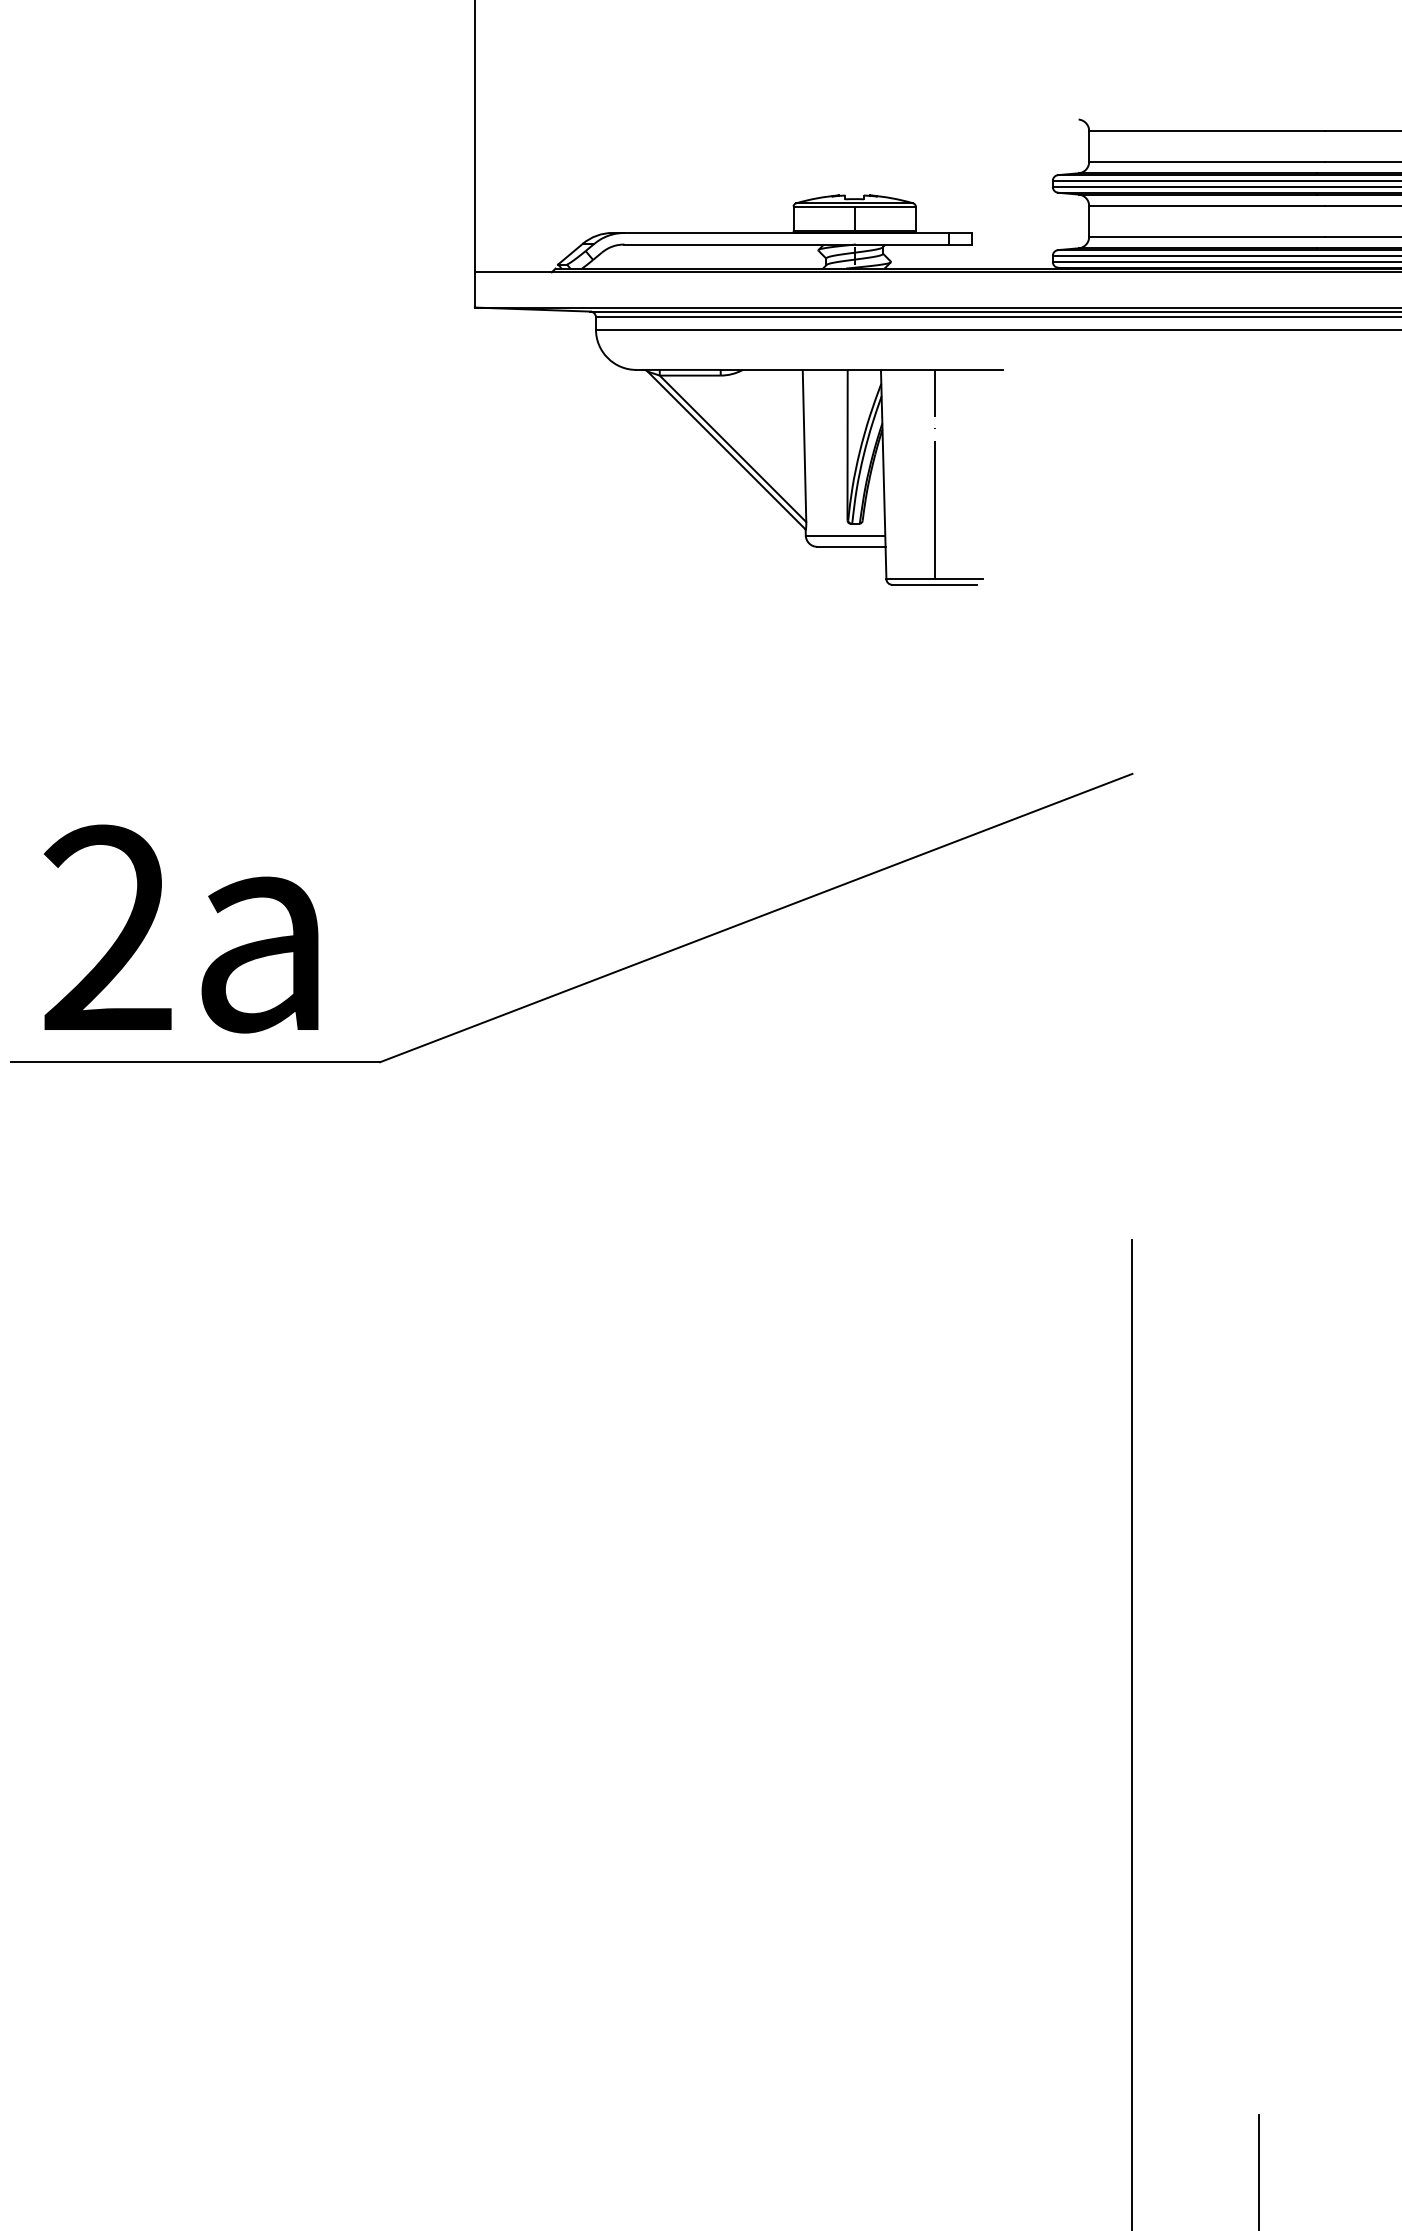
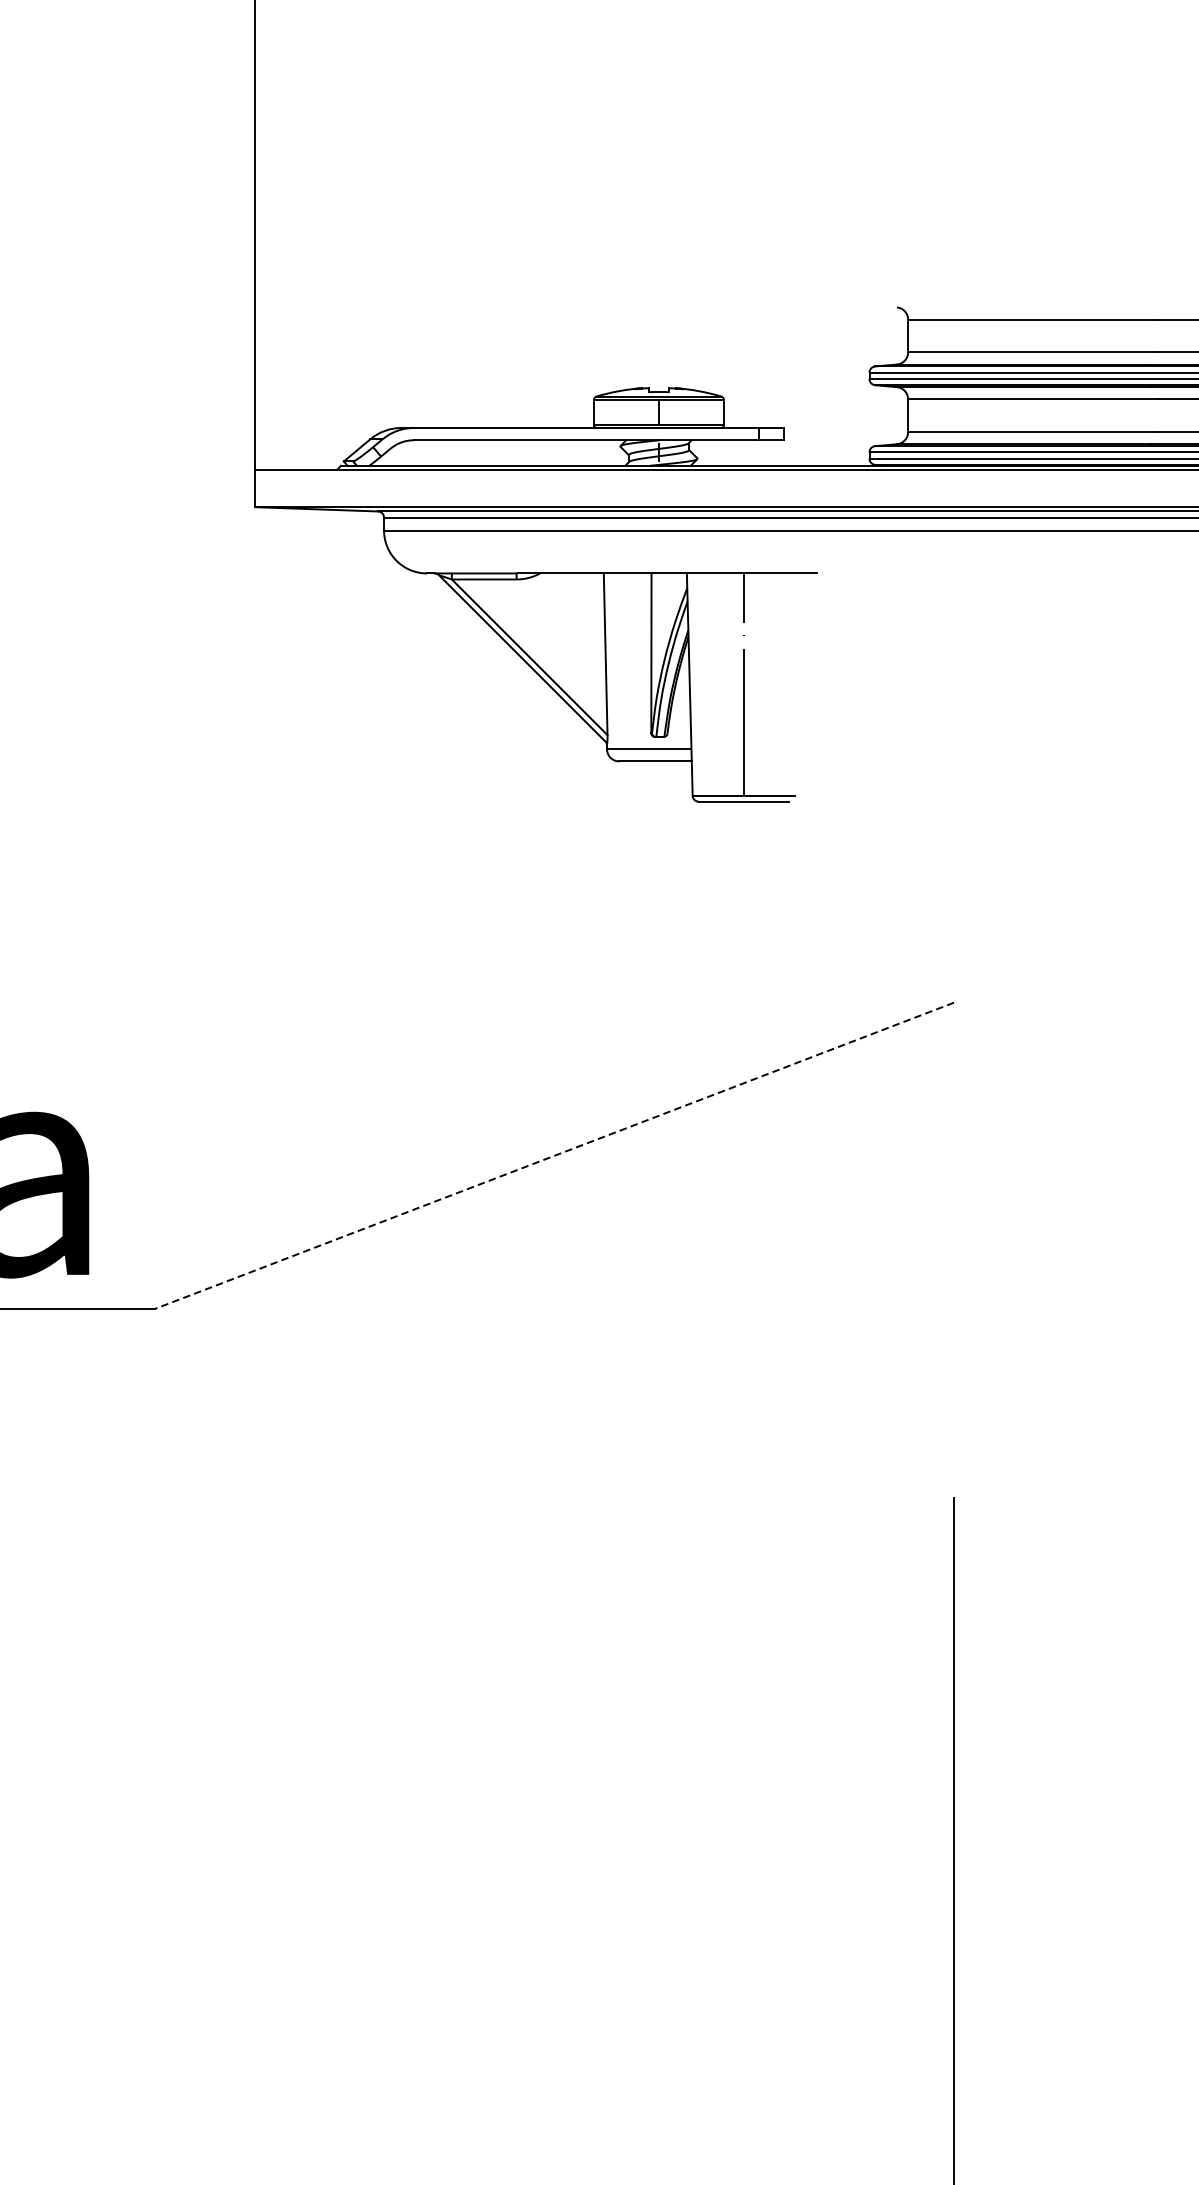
line: (756, 918) -> (554, 1156), solid -> dashed

